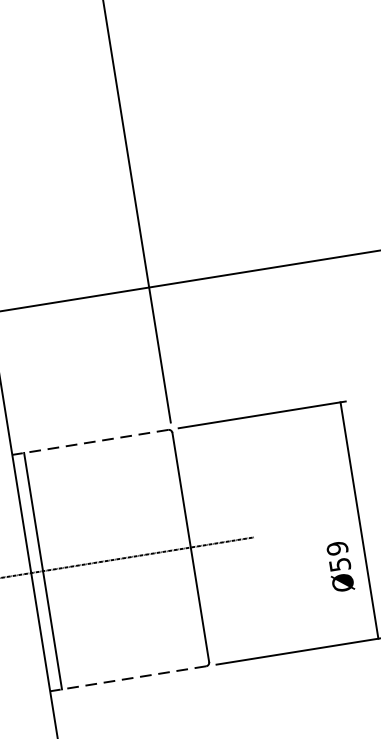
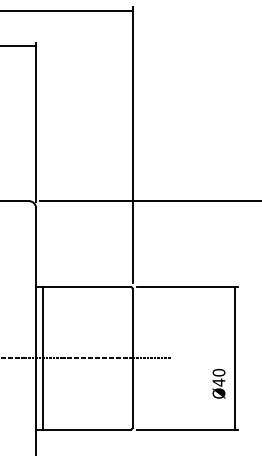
line: (88, 441) -> (82, 286), dashed -> solid
text: (337, 556) -> (218, 377), Ø59 -> Ø40
line: (126, 678) -> (82, 429), dashed -> solid

